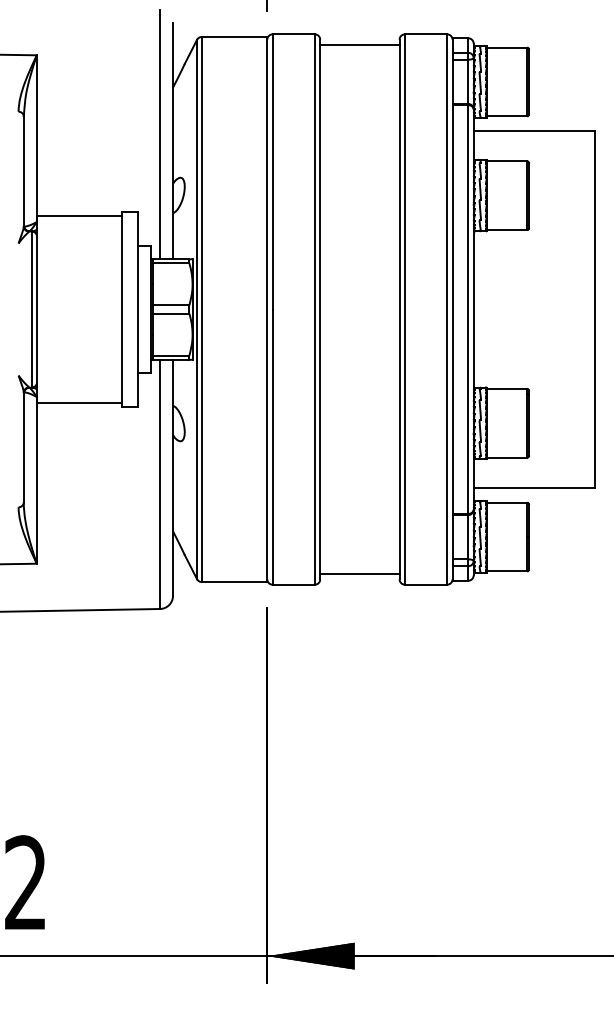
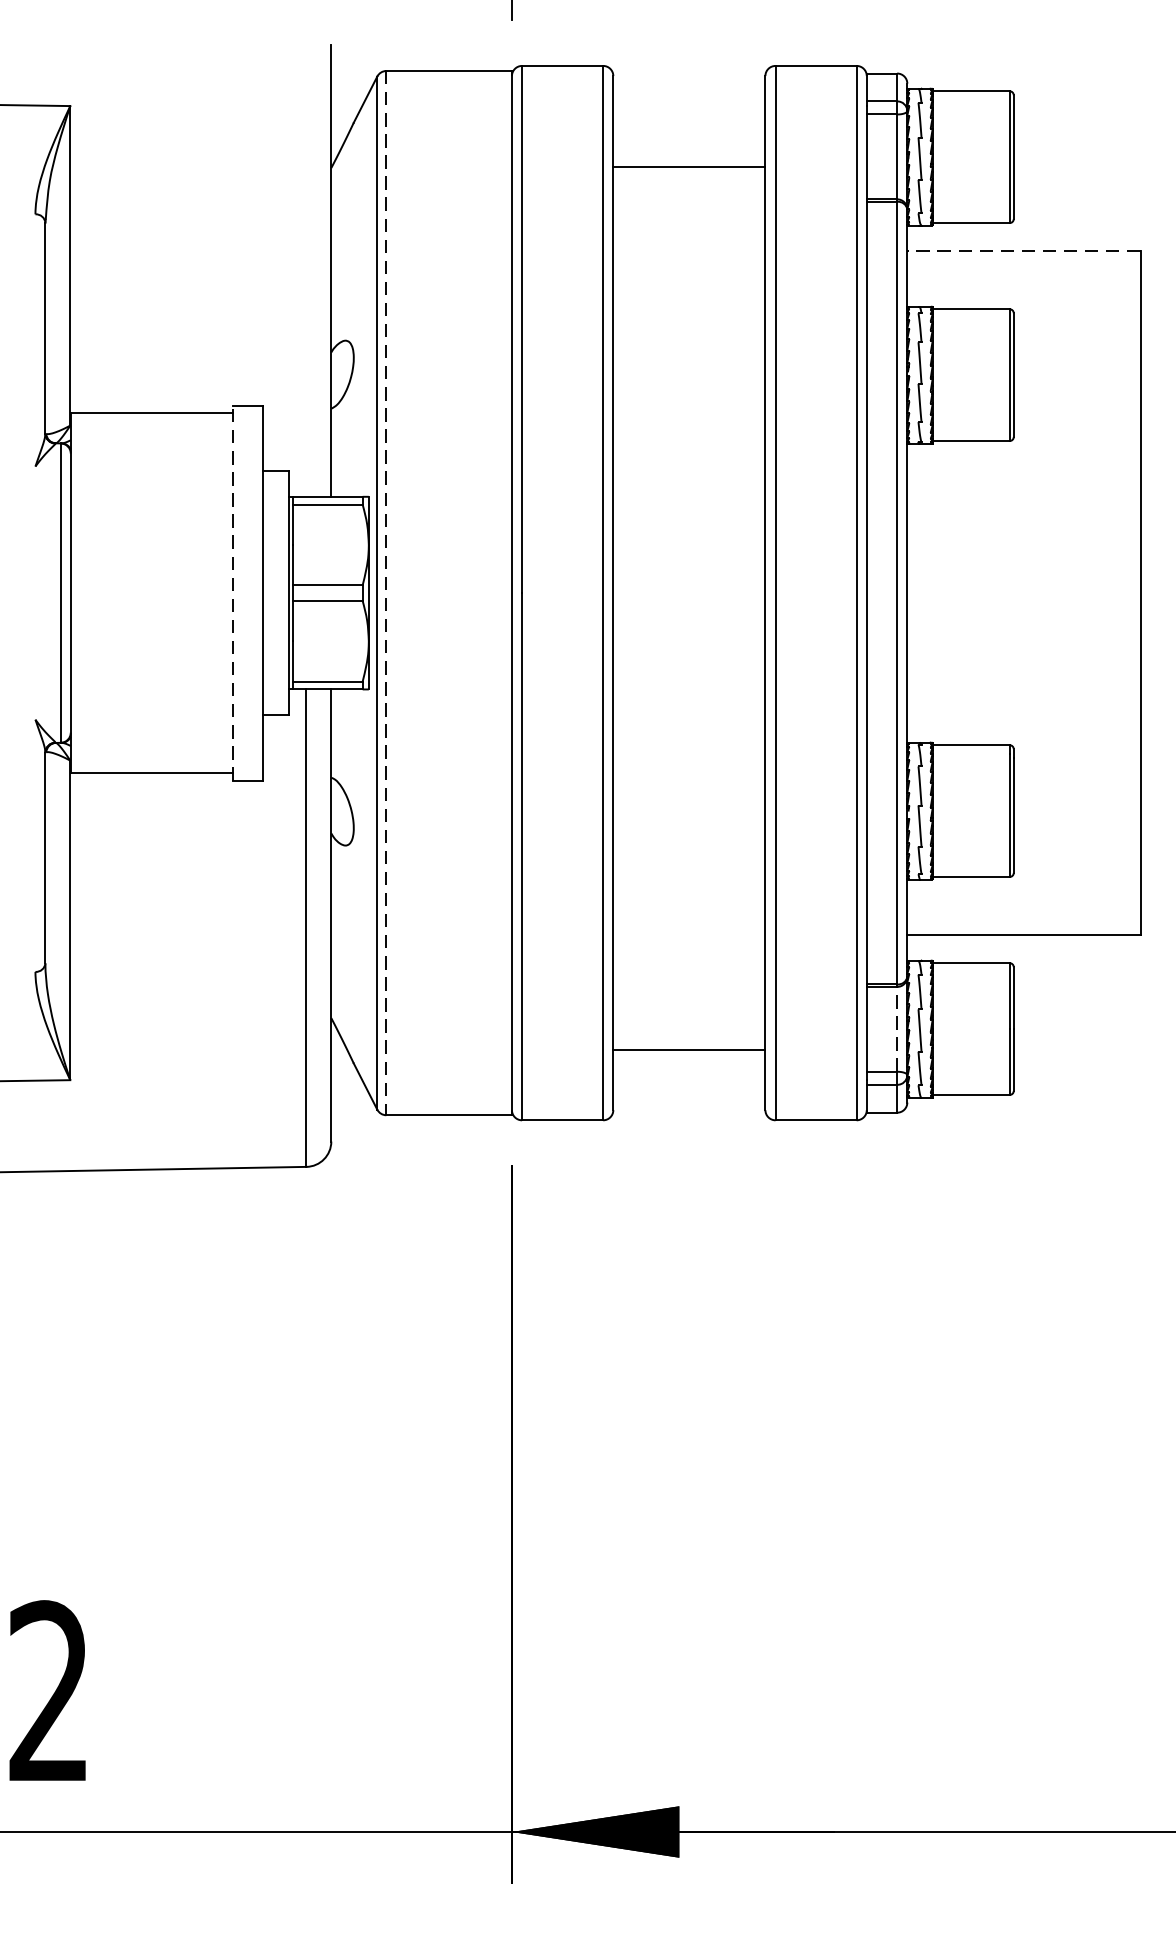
line: (359, 44) -> (688, 165), moved
line: (534, 130) -> (1023, 250), solid -> dashed
line: (160, 134) -> (307, 257), removed
line: (121, 309) -> (232, 593), solid -> dashed
line: (201, 309) -> (385, 593), solid -> dashed
line: (468, 536) -> (897, 1027), solid -> dashed
line: (359, 574) -> (688, 1050), moved

